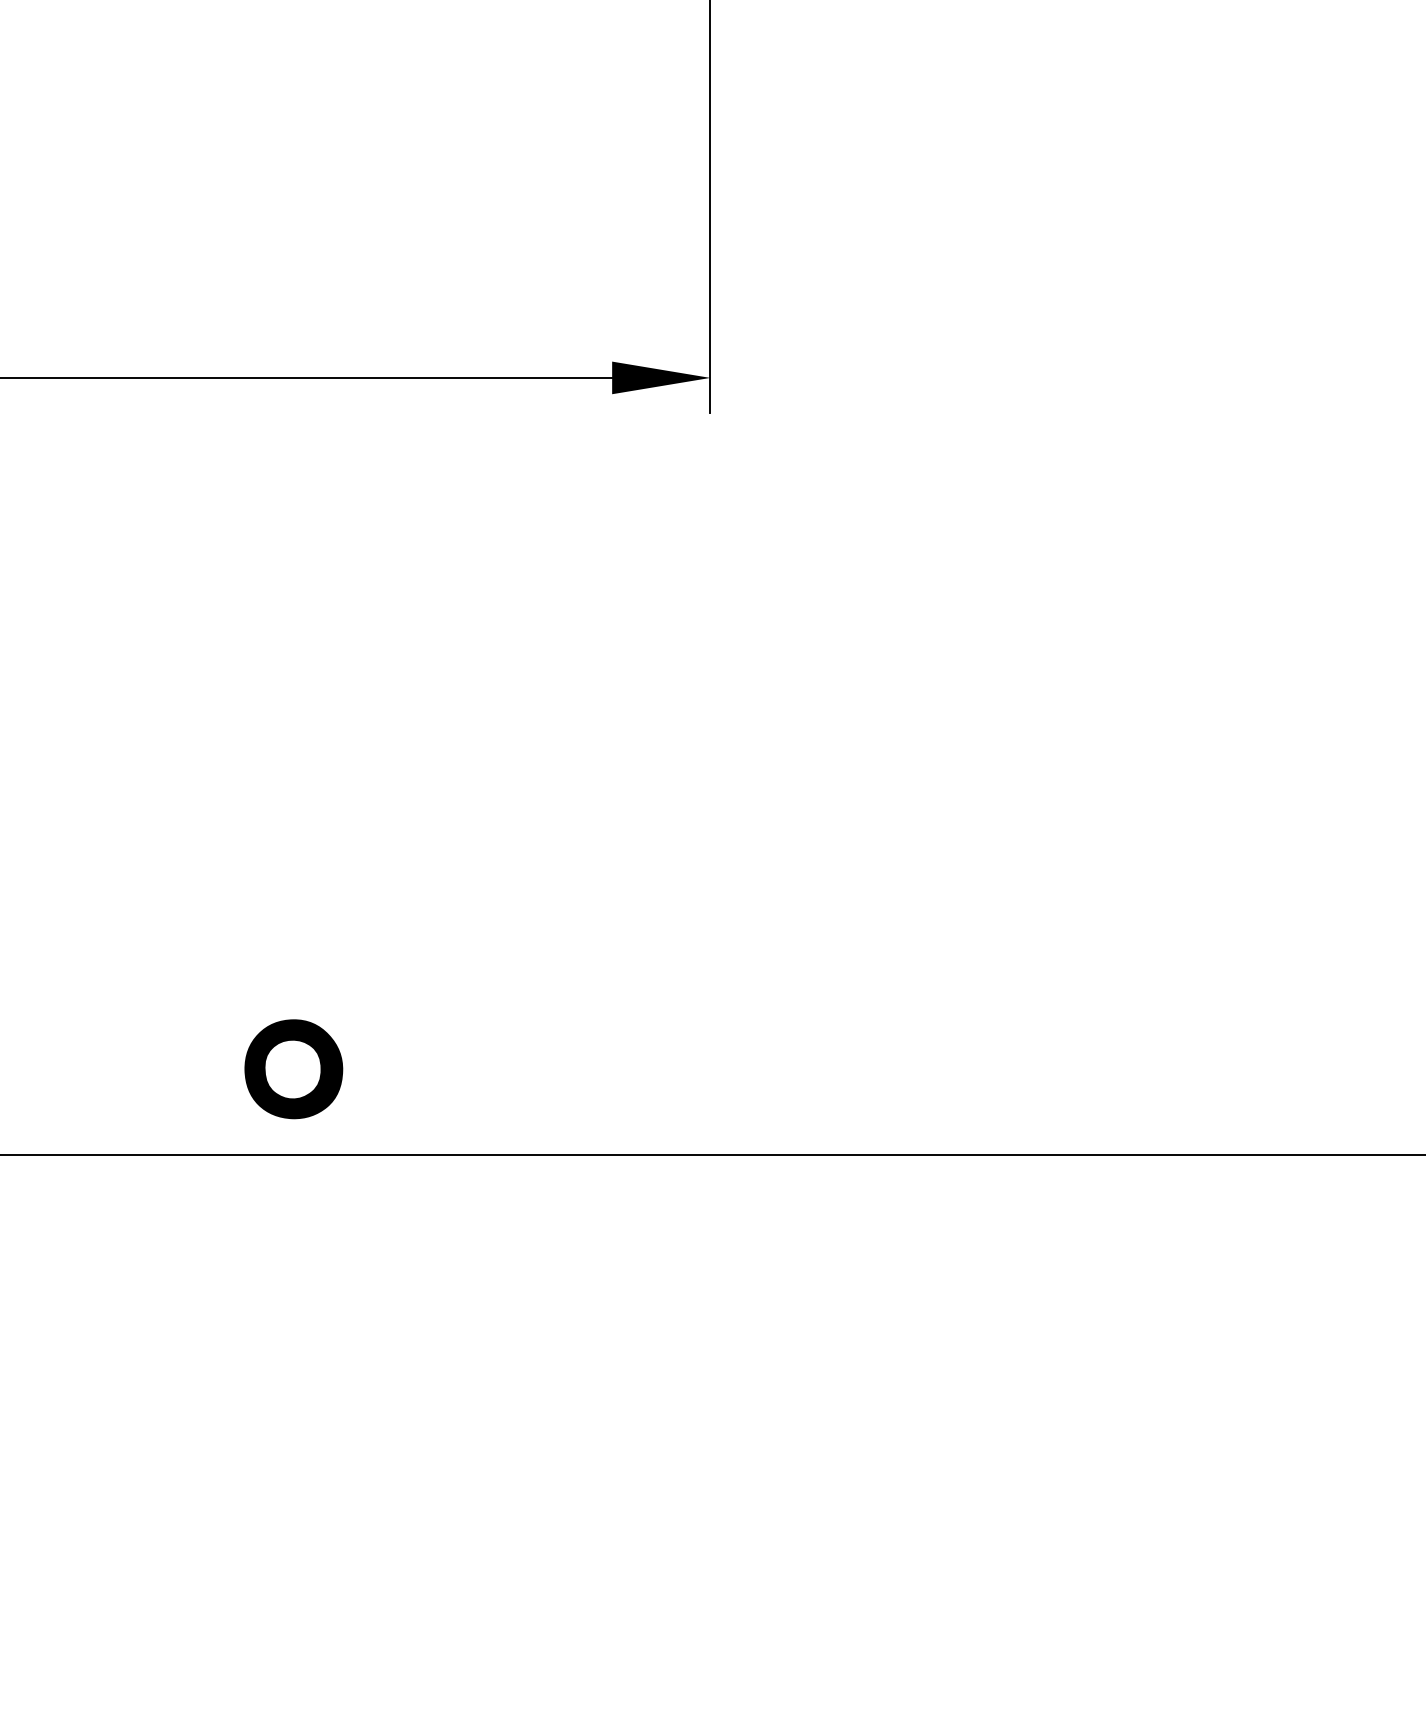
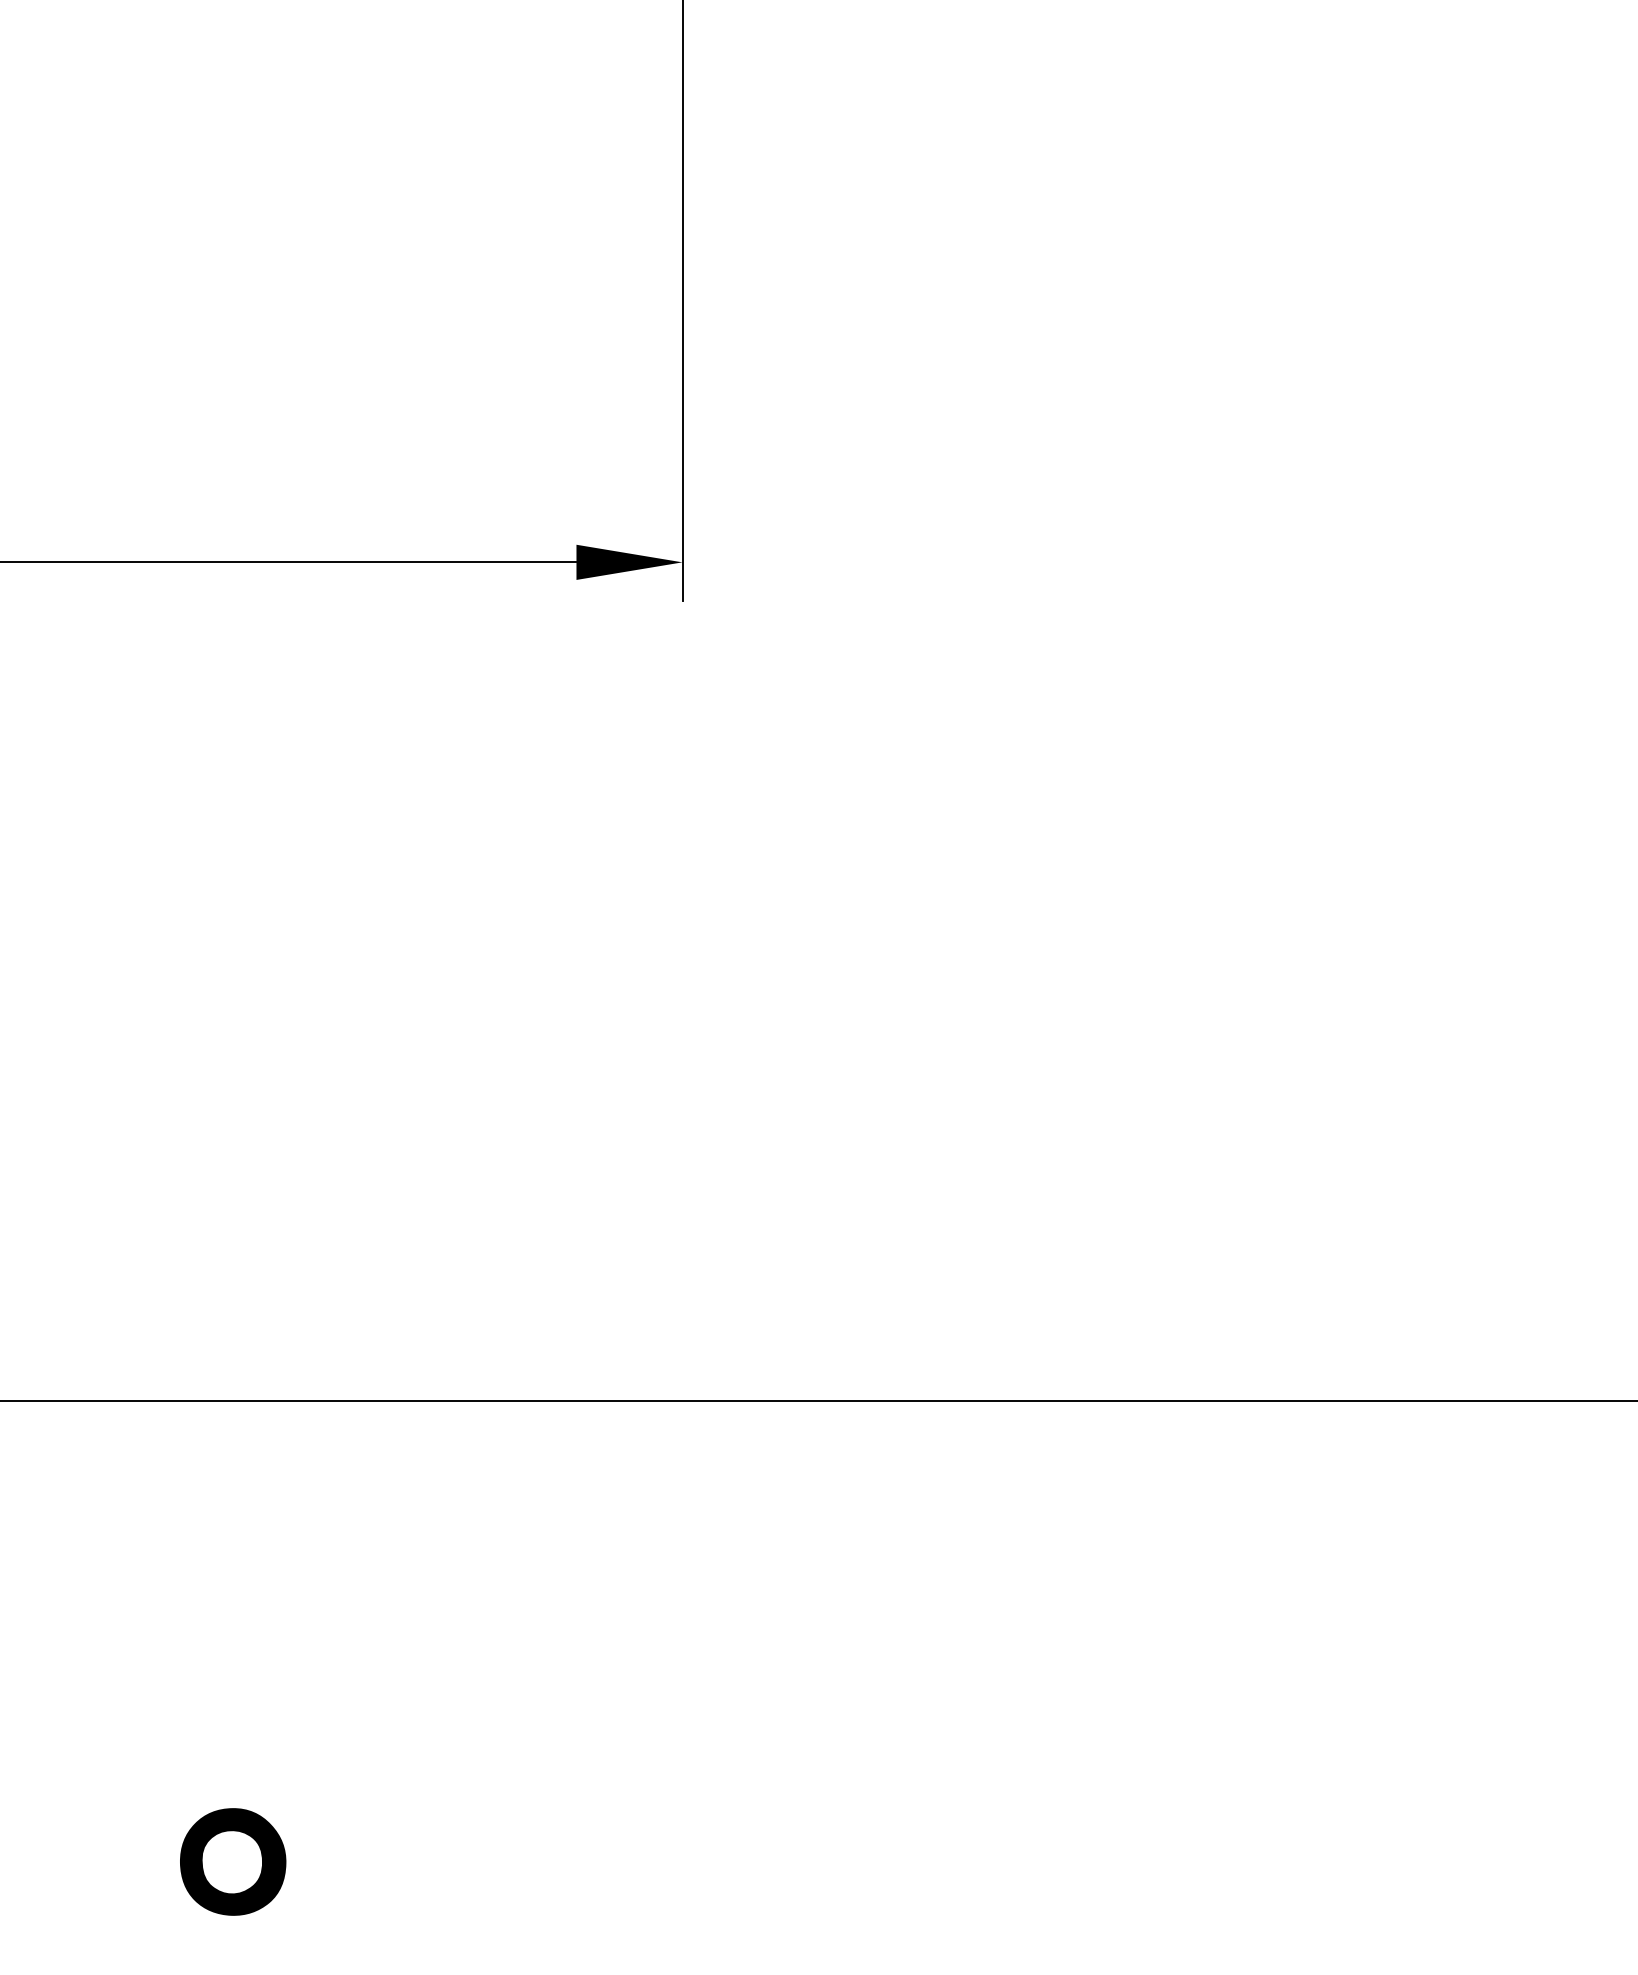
part: (294, 1068) -> (233, 1861), moved

